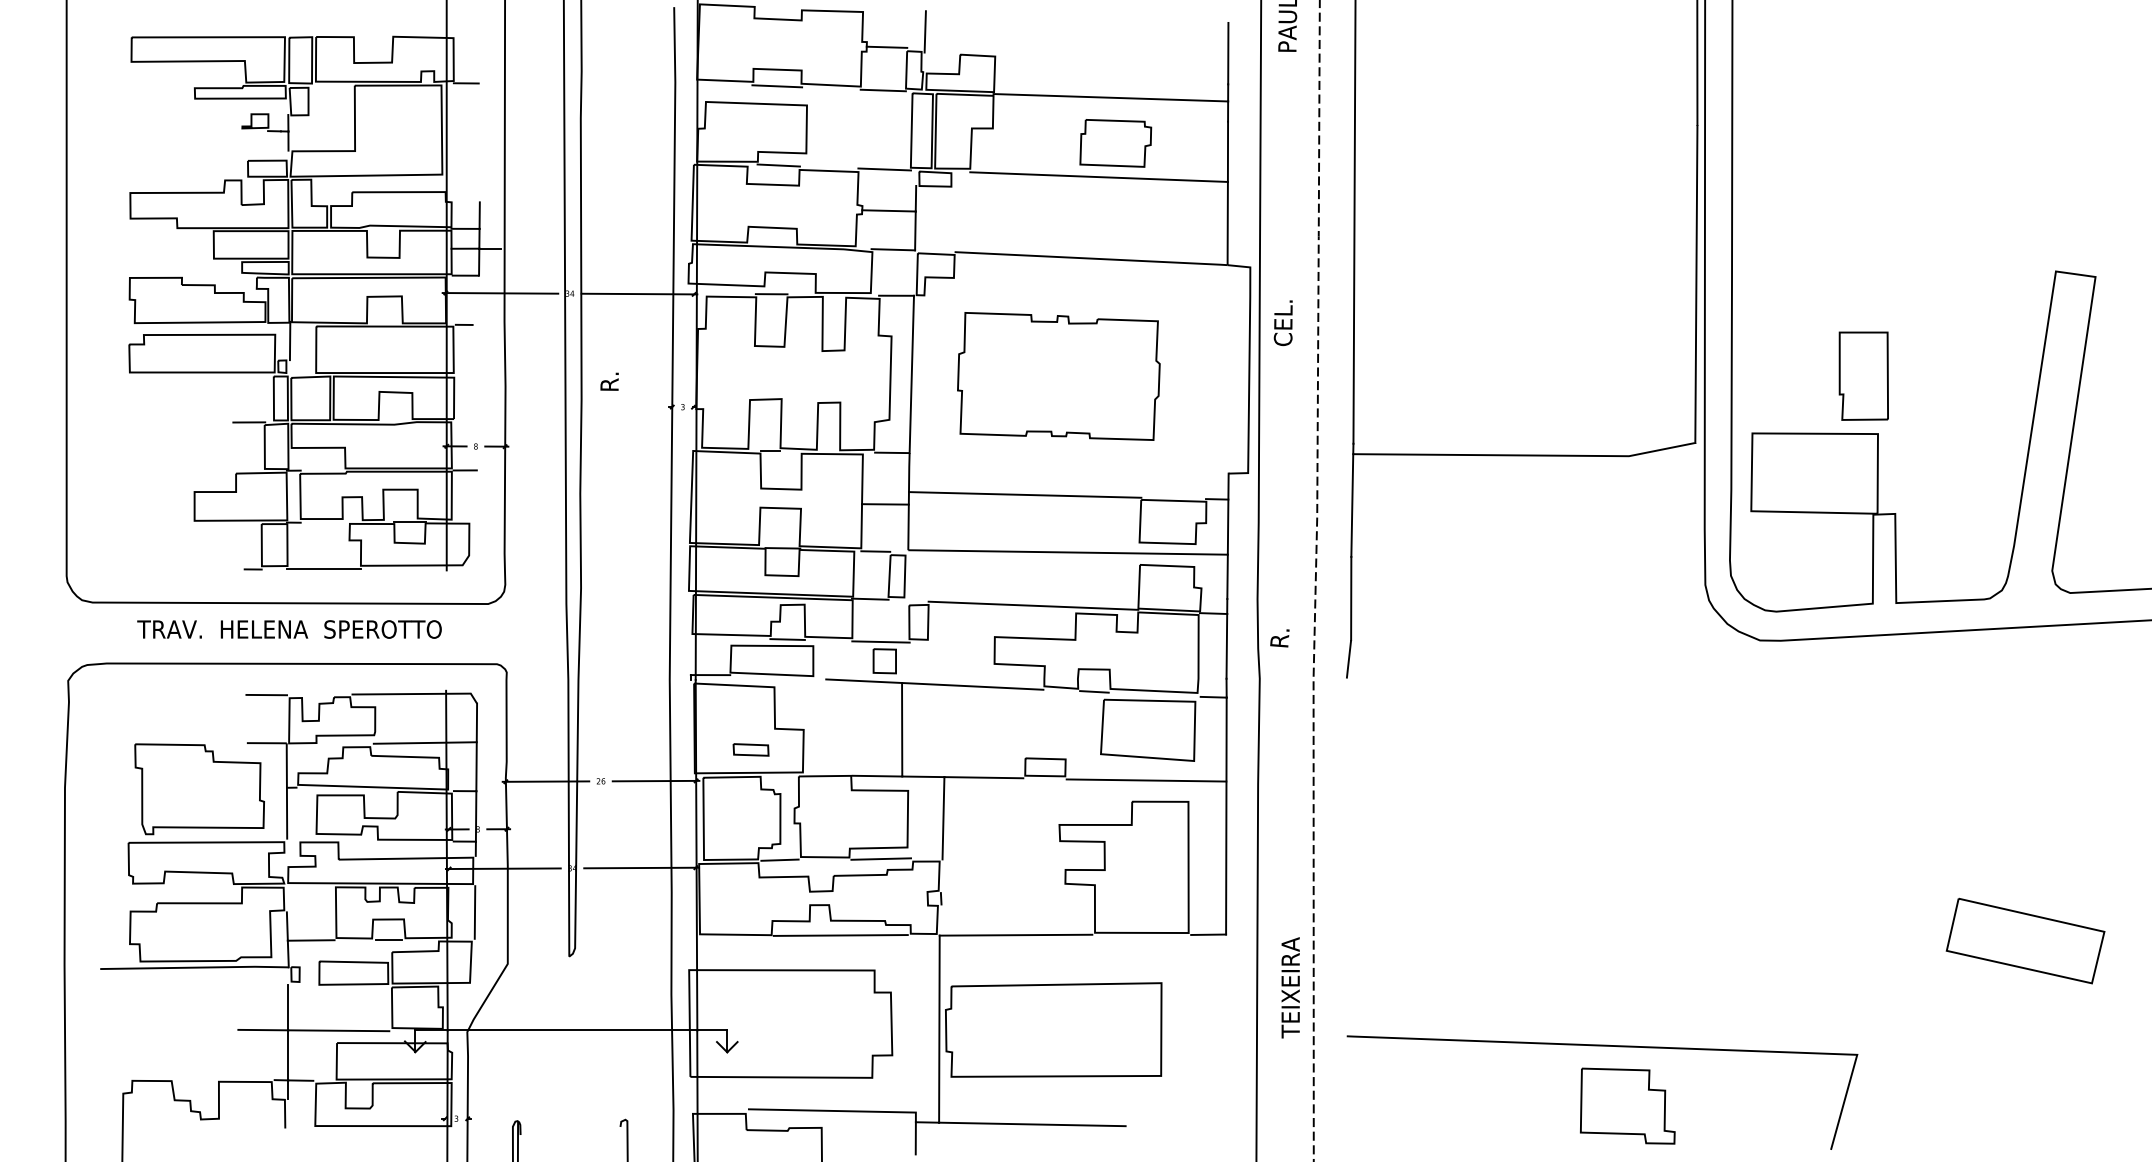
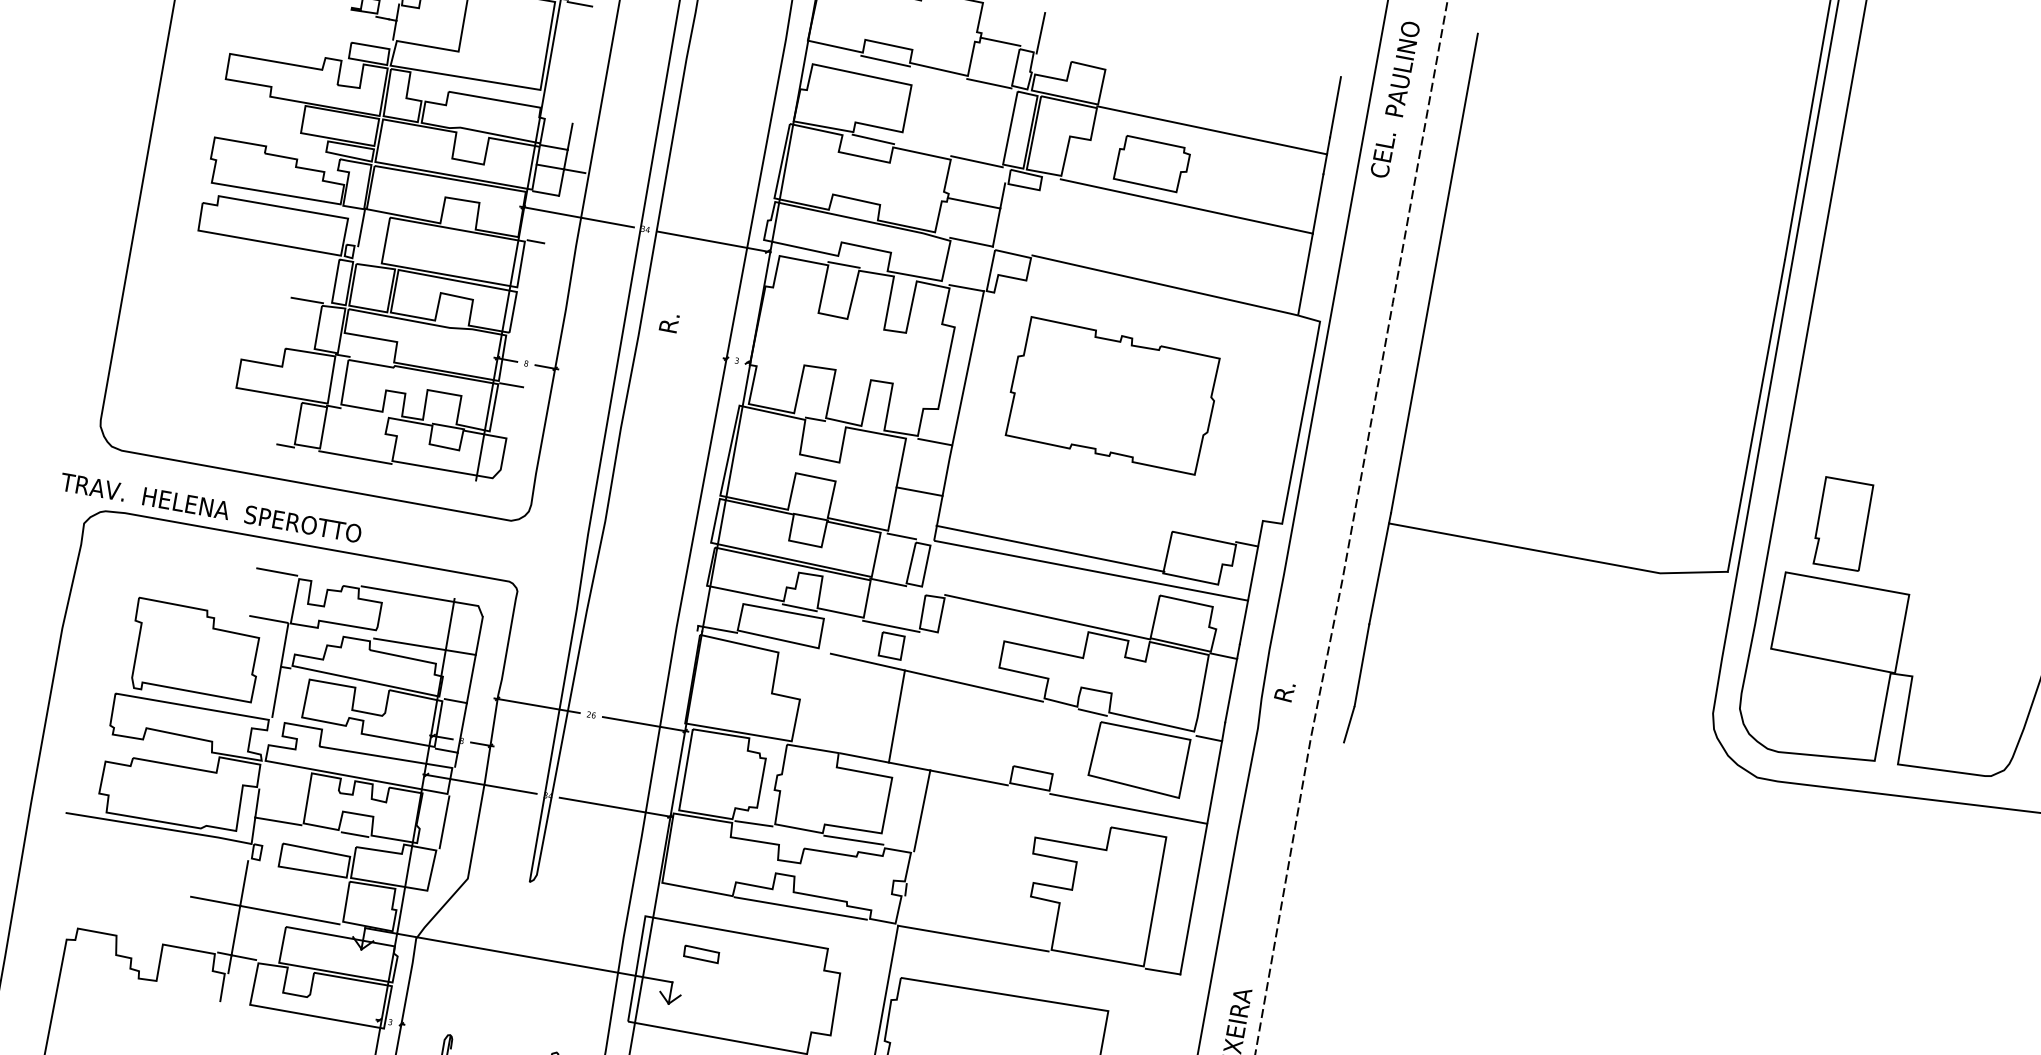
part: (1115, 143) -> (1152, 164), moved
text: (1282, 323) -> (1382, 154), moved
part: (1863, 375) -> (1842, 523), moved
line: (1025, 494) -> (1050, 548), moved
text: (289, 629) -> (211, 507), moved
part: (750, 749) -> (701, 953), moved

